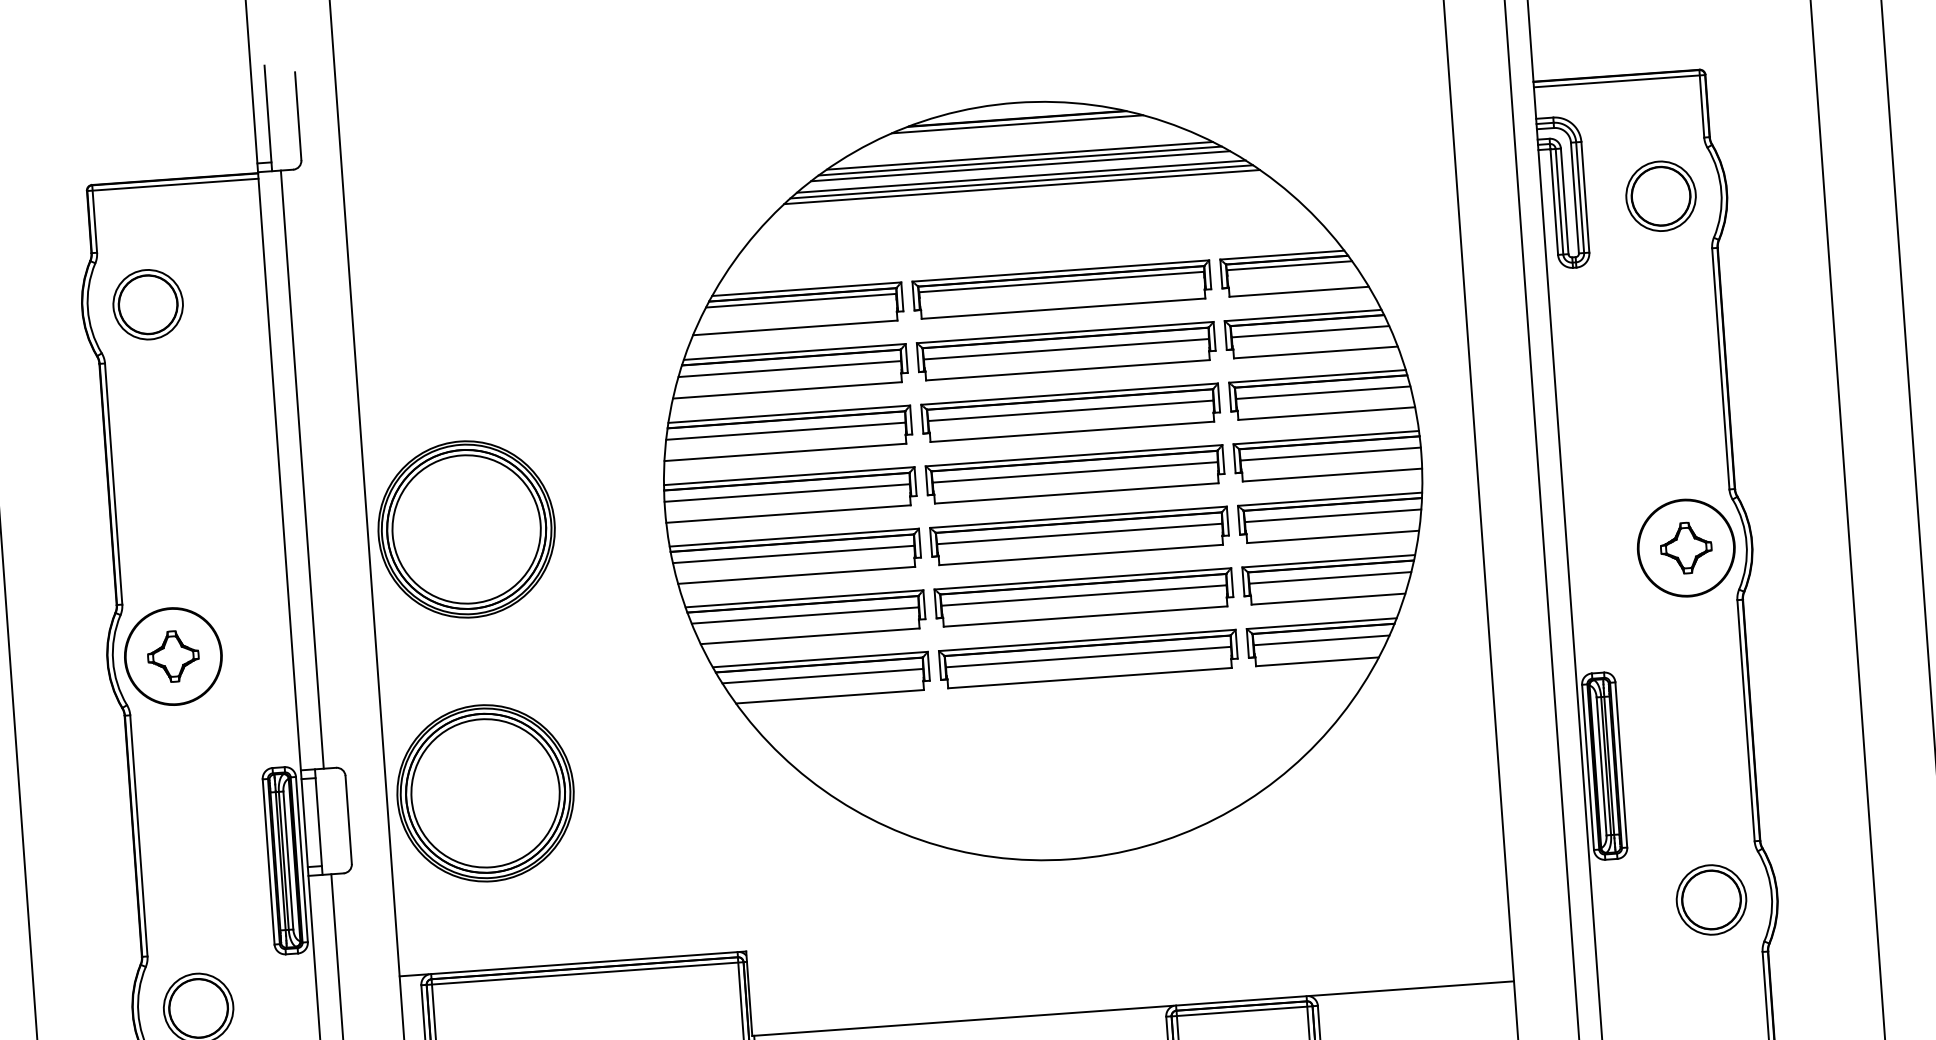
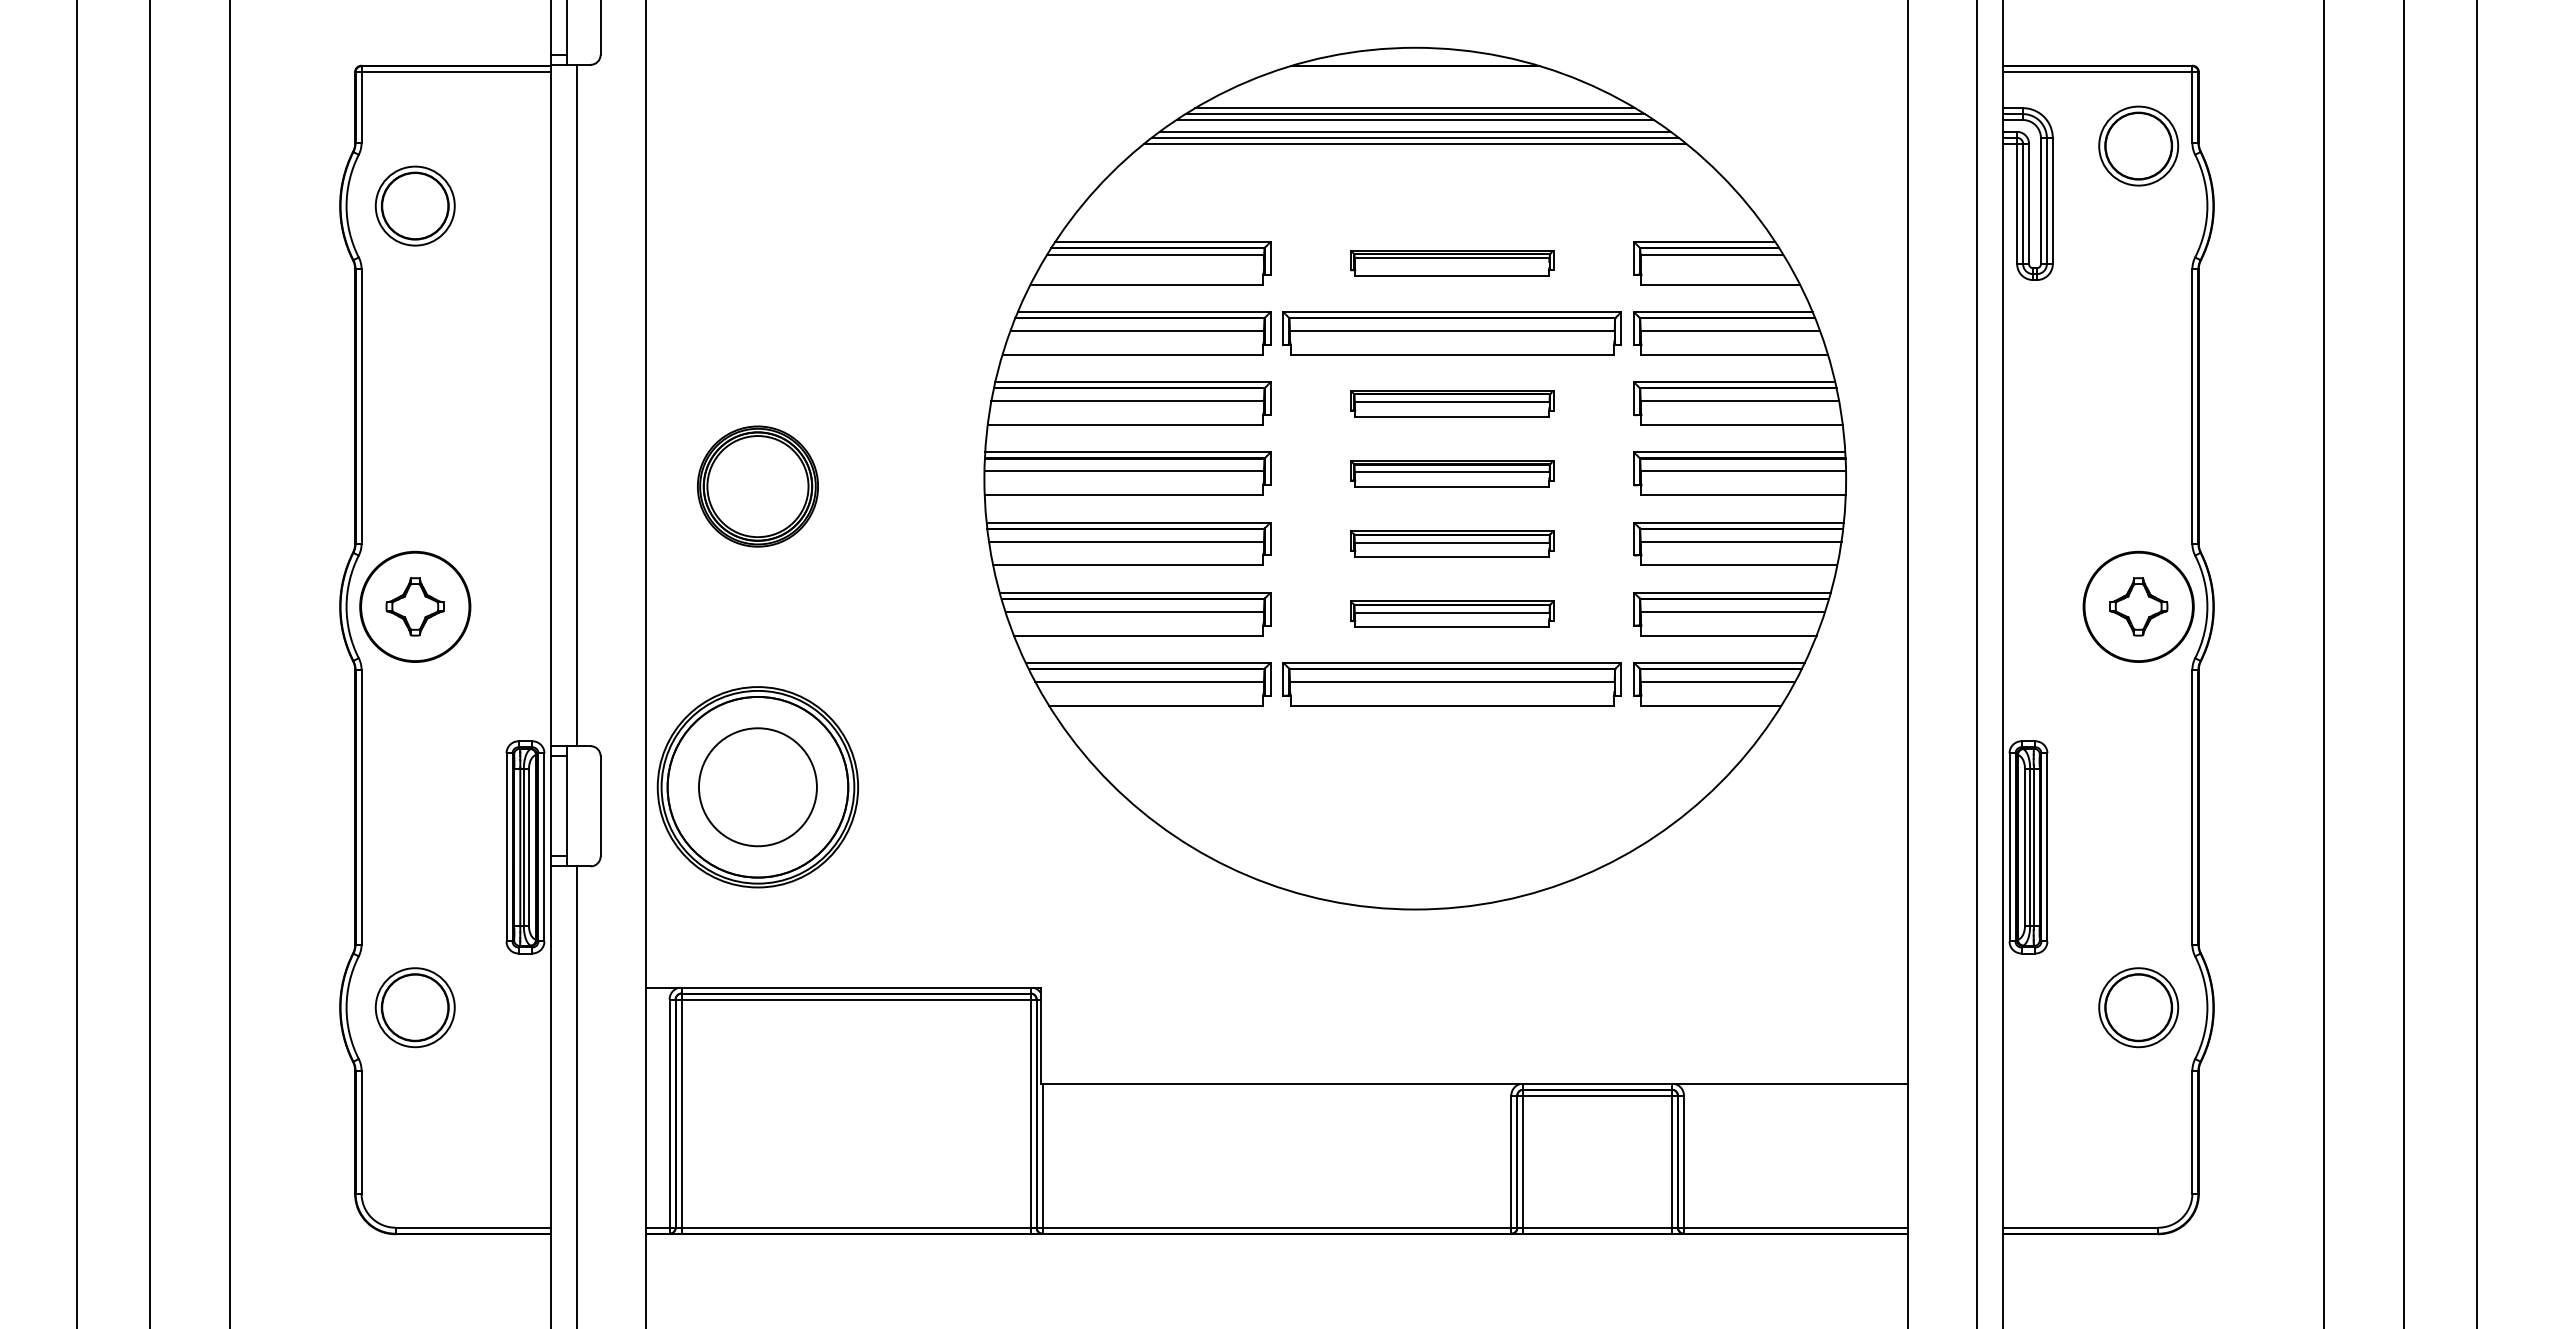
line: (1017, 124) -> (1415, 72), removed
part: (1660, 195) -> (2138, 145), moved
part: (1061, 289) -> (1451, 263), size x0.6
part: (1070, 412) -> (1451, 403), size x0.6
part: (1074, 474) -> (1451, 473), size x0.6
part: (466, 529) -> (757, 486), size x0.6
part: (1079, 535) -> (1451, 543), size x0.6
part: (1083, 598) -> (1451, 614), size x0.6
circle: (485, 793) -> (757, 787), size x0.7

